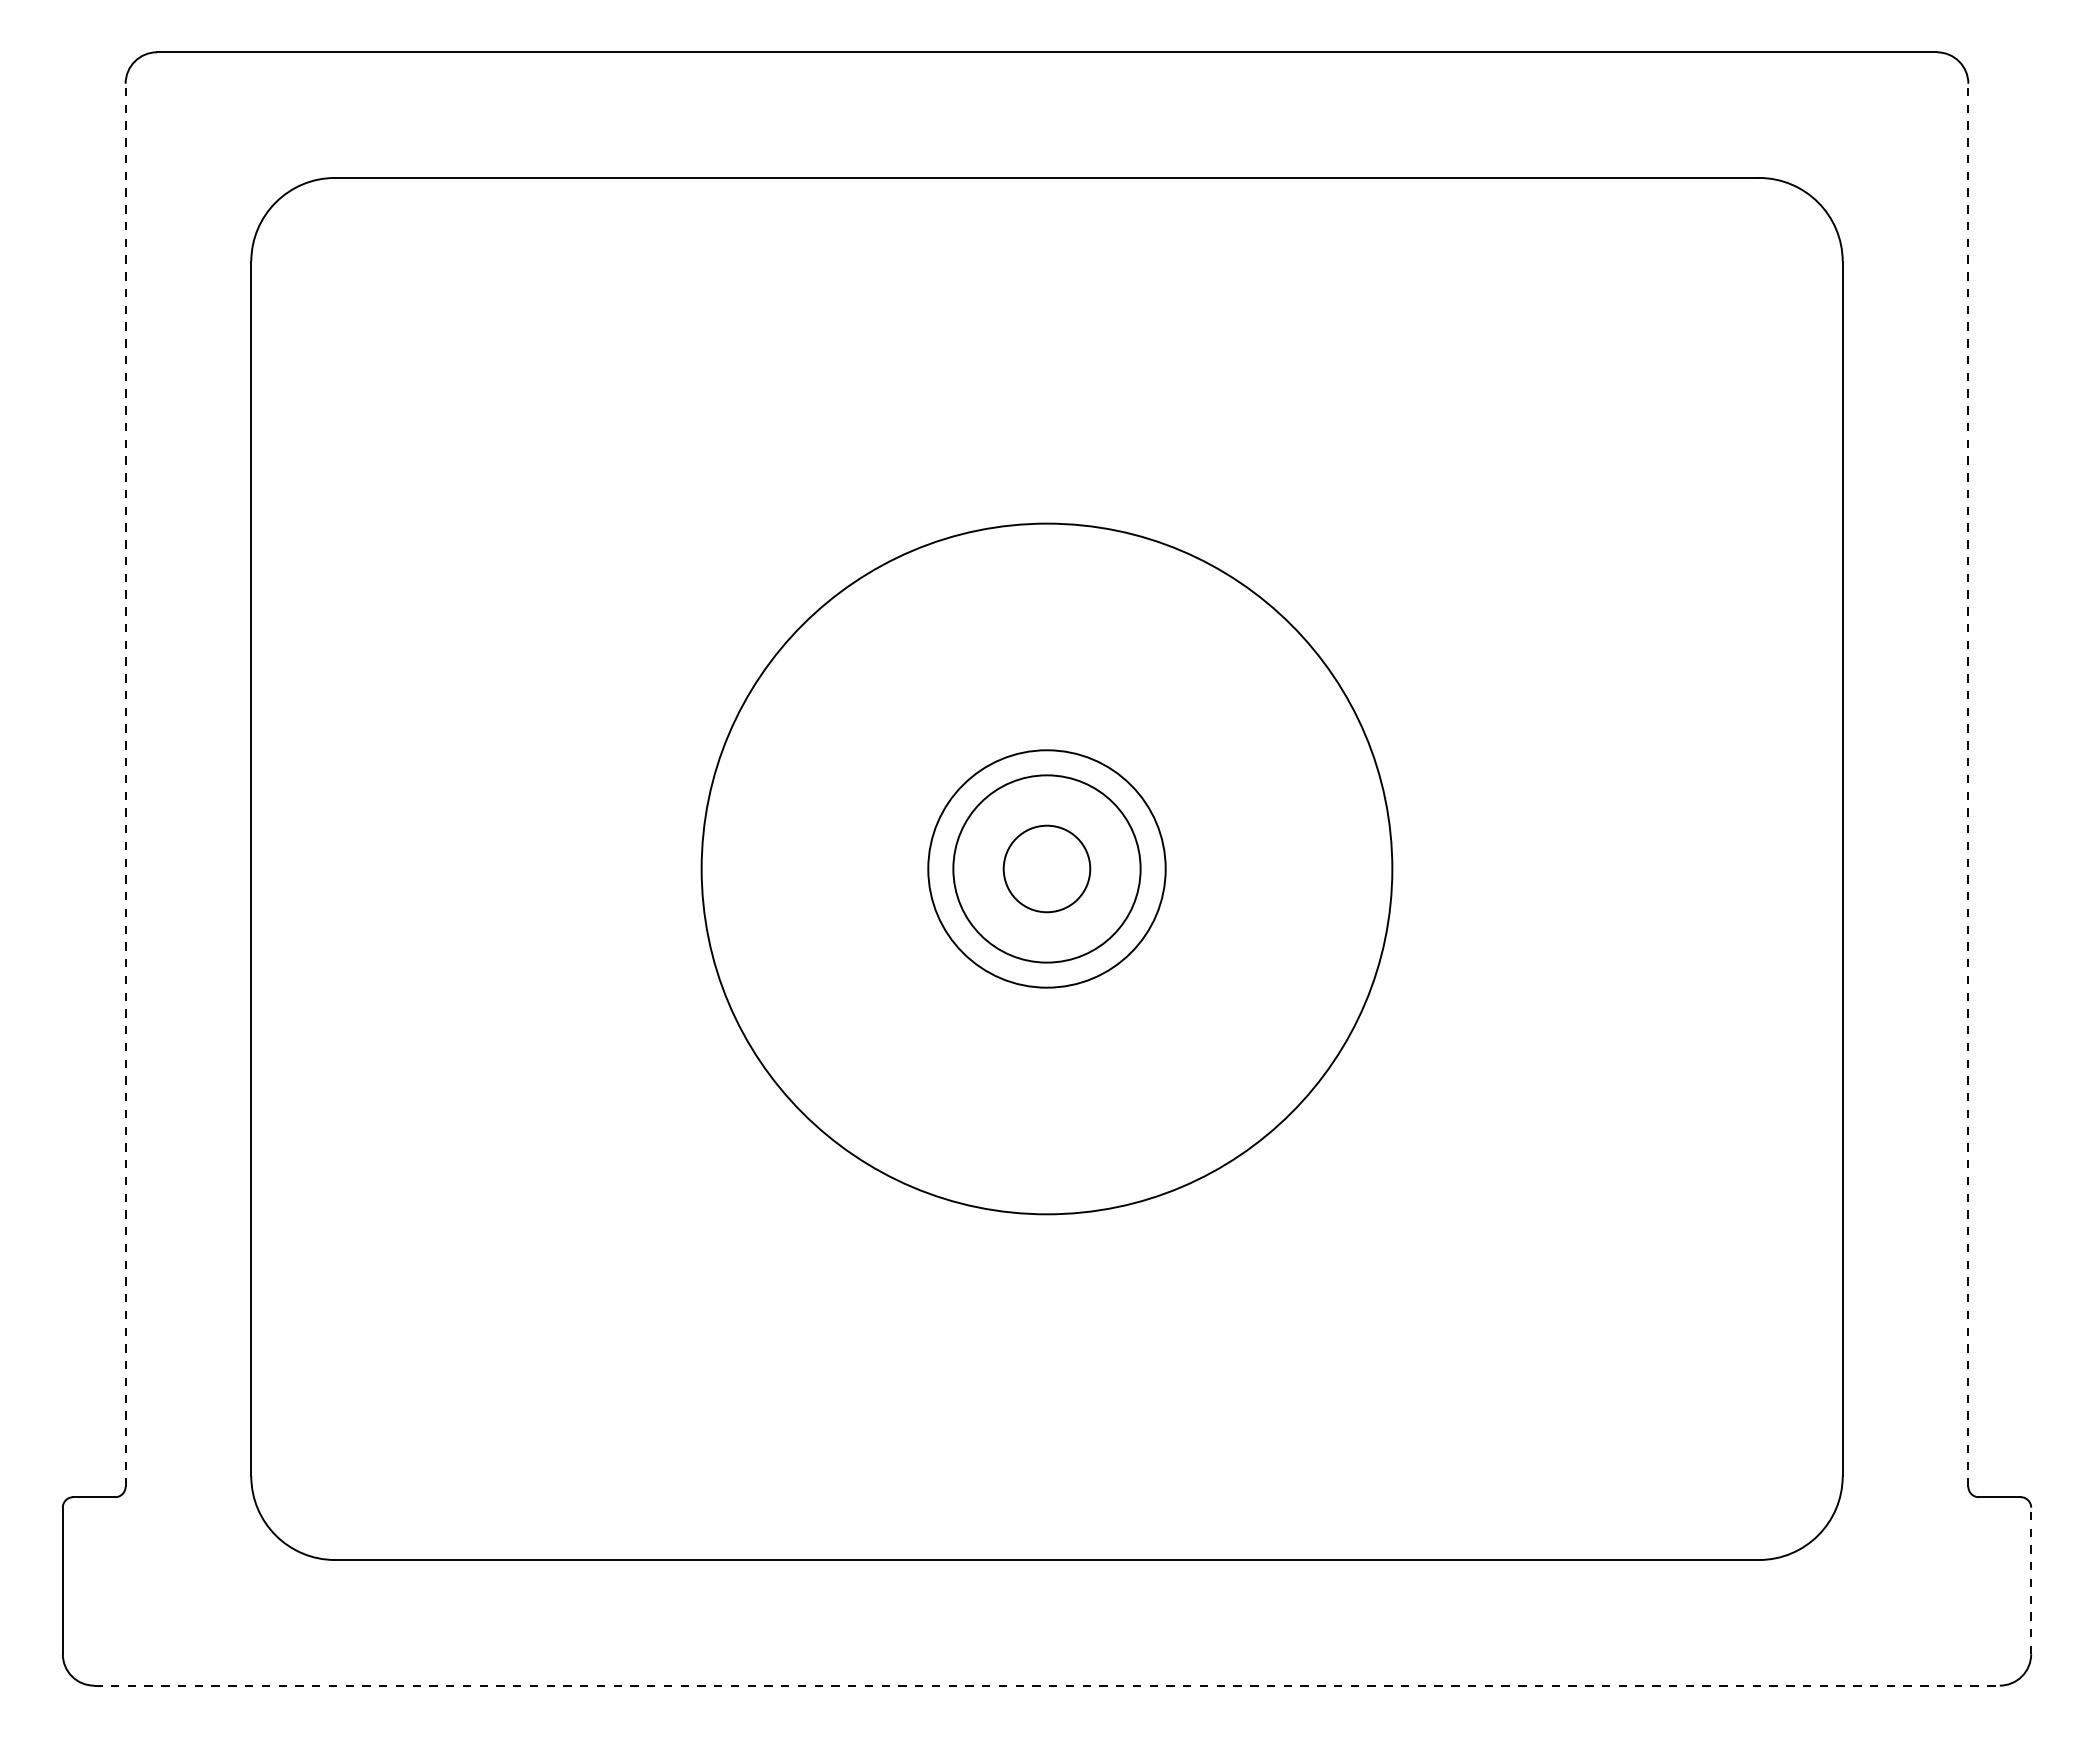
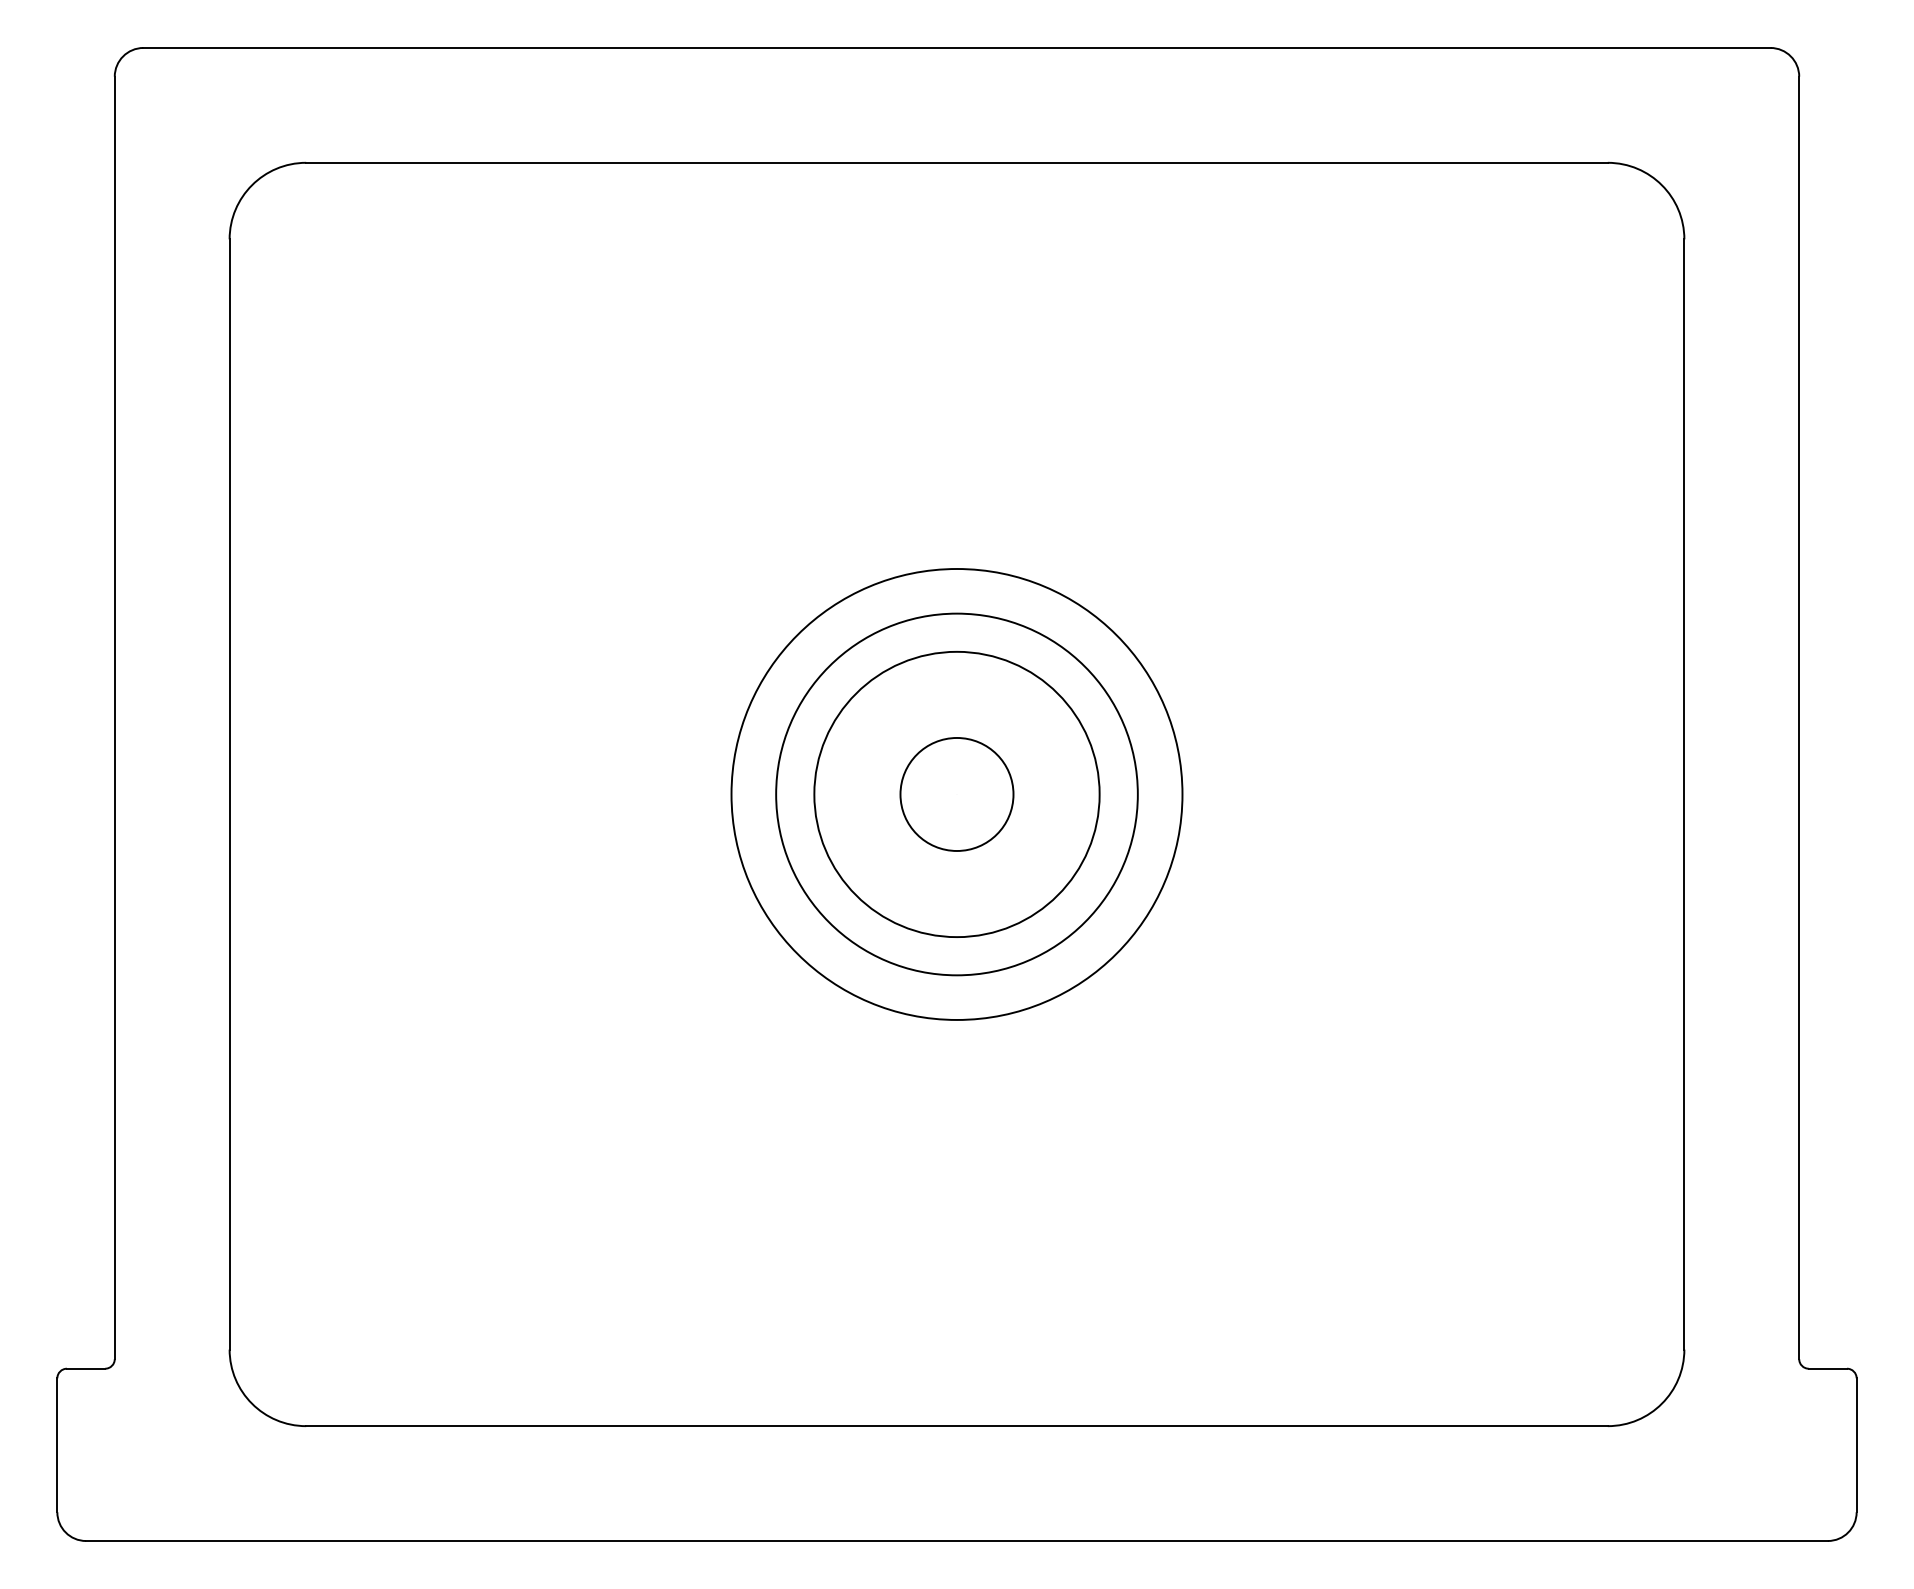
line: (125, 784) -> (114, 717), dashed -> solid
line: (1968, 784) -> (1799, 717), dashed -> solid
circle: (1046, 868) -> (956, 794), size x0.71
circle: (1046, 868) -> (956, 794), size x1.43
circle: (1046, 868) -> (956, 794), size x1.67
circle: (1046, 868) -> (956, 794), size x1.67
line: (2031, 1580) -> (1856, 1444), dashed -> solid
line: (1047, 1685) -> (957, 1540), dashed -> solid

